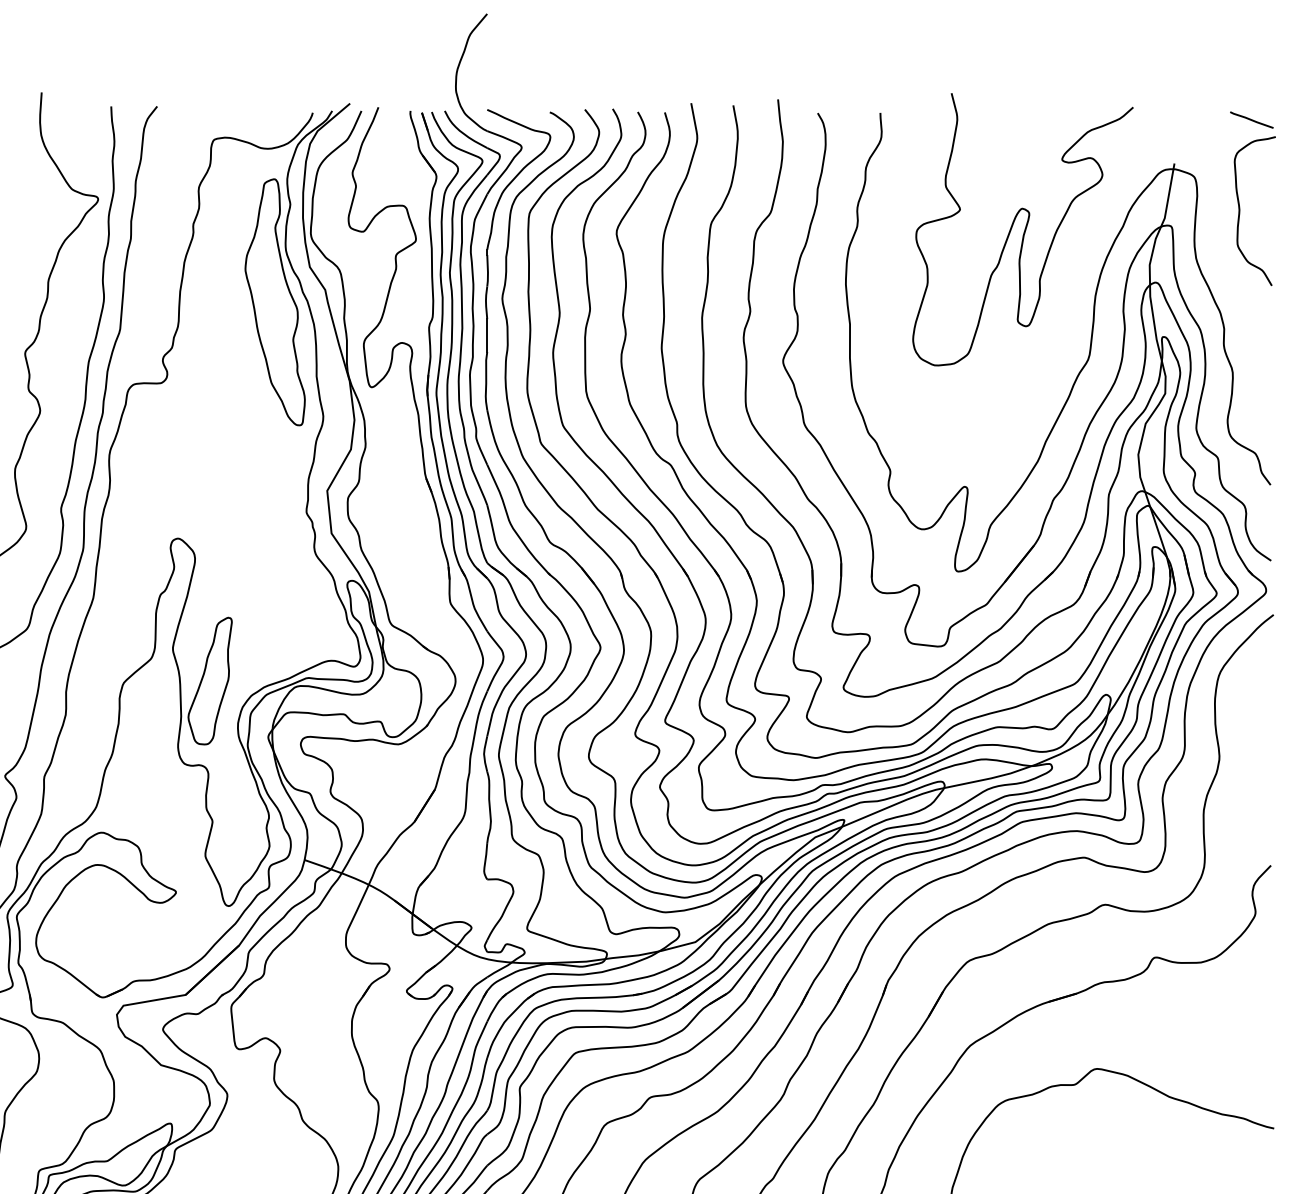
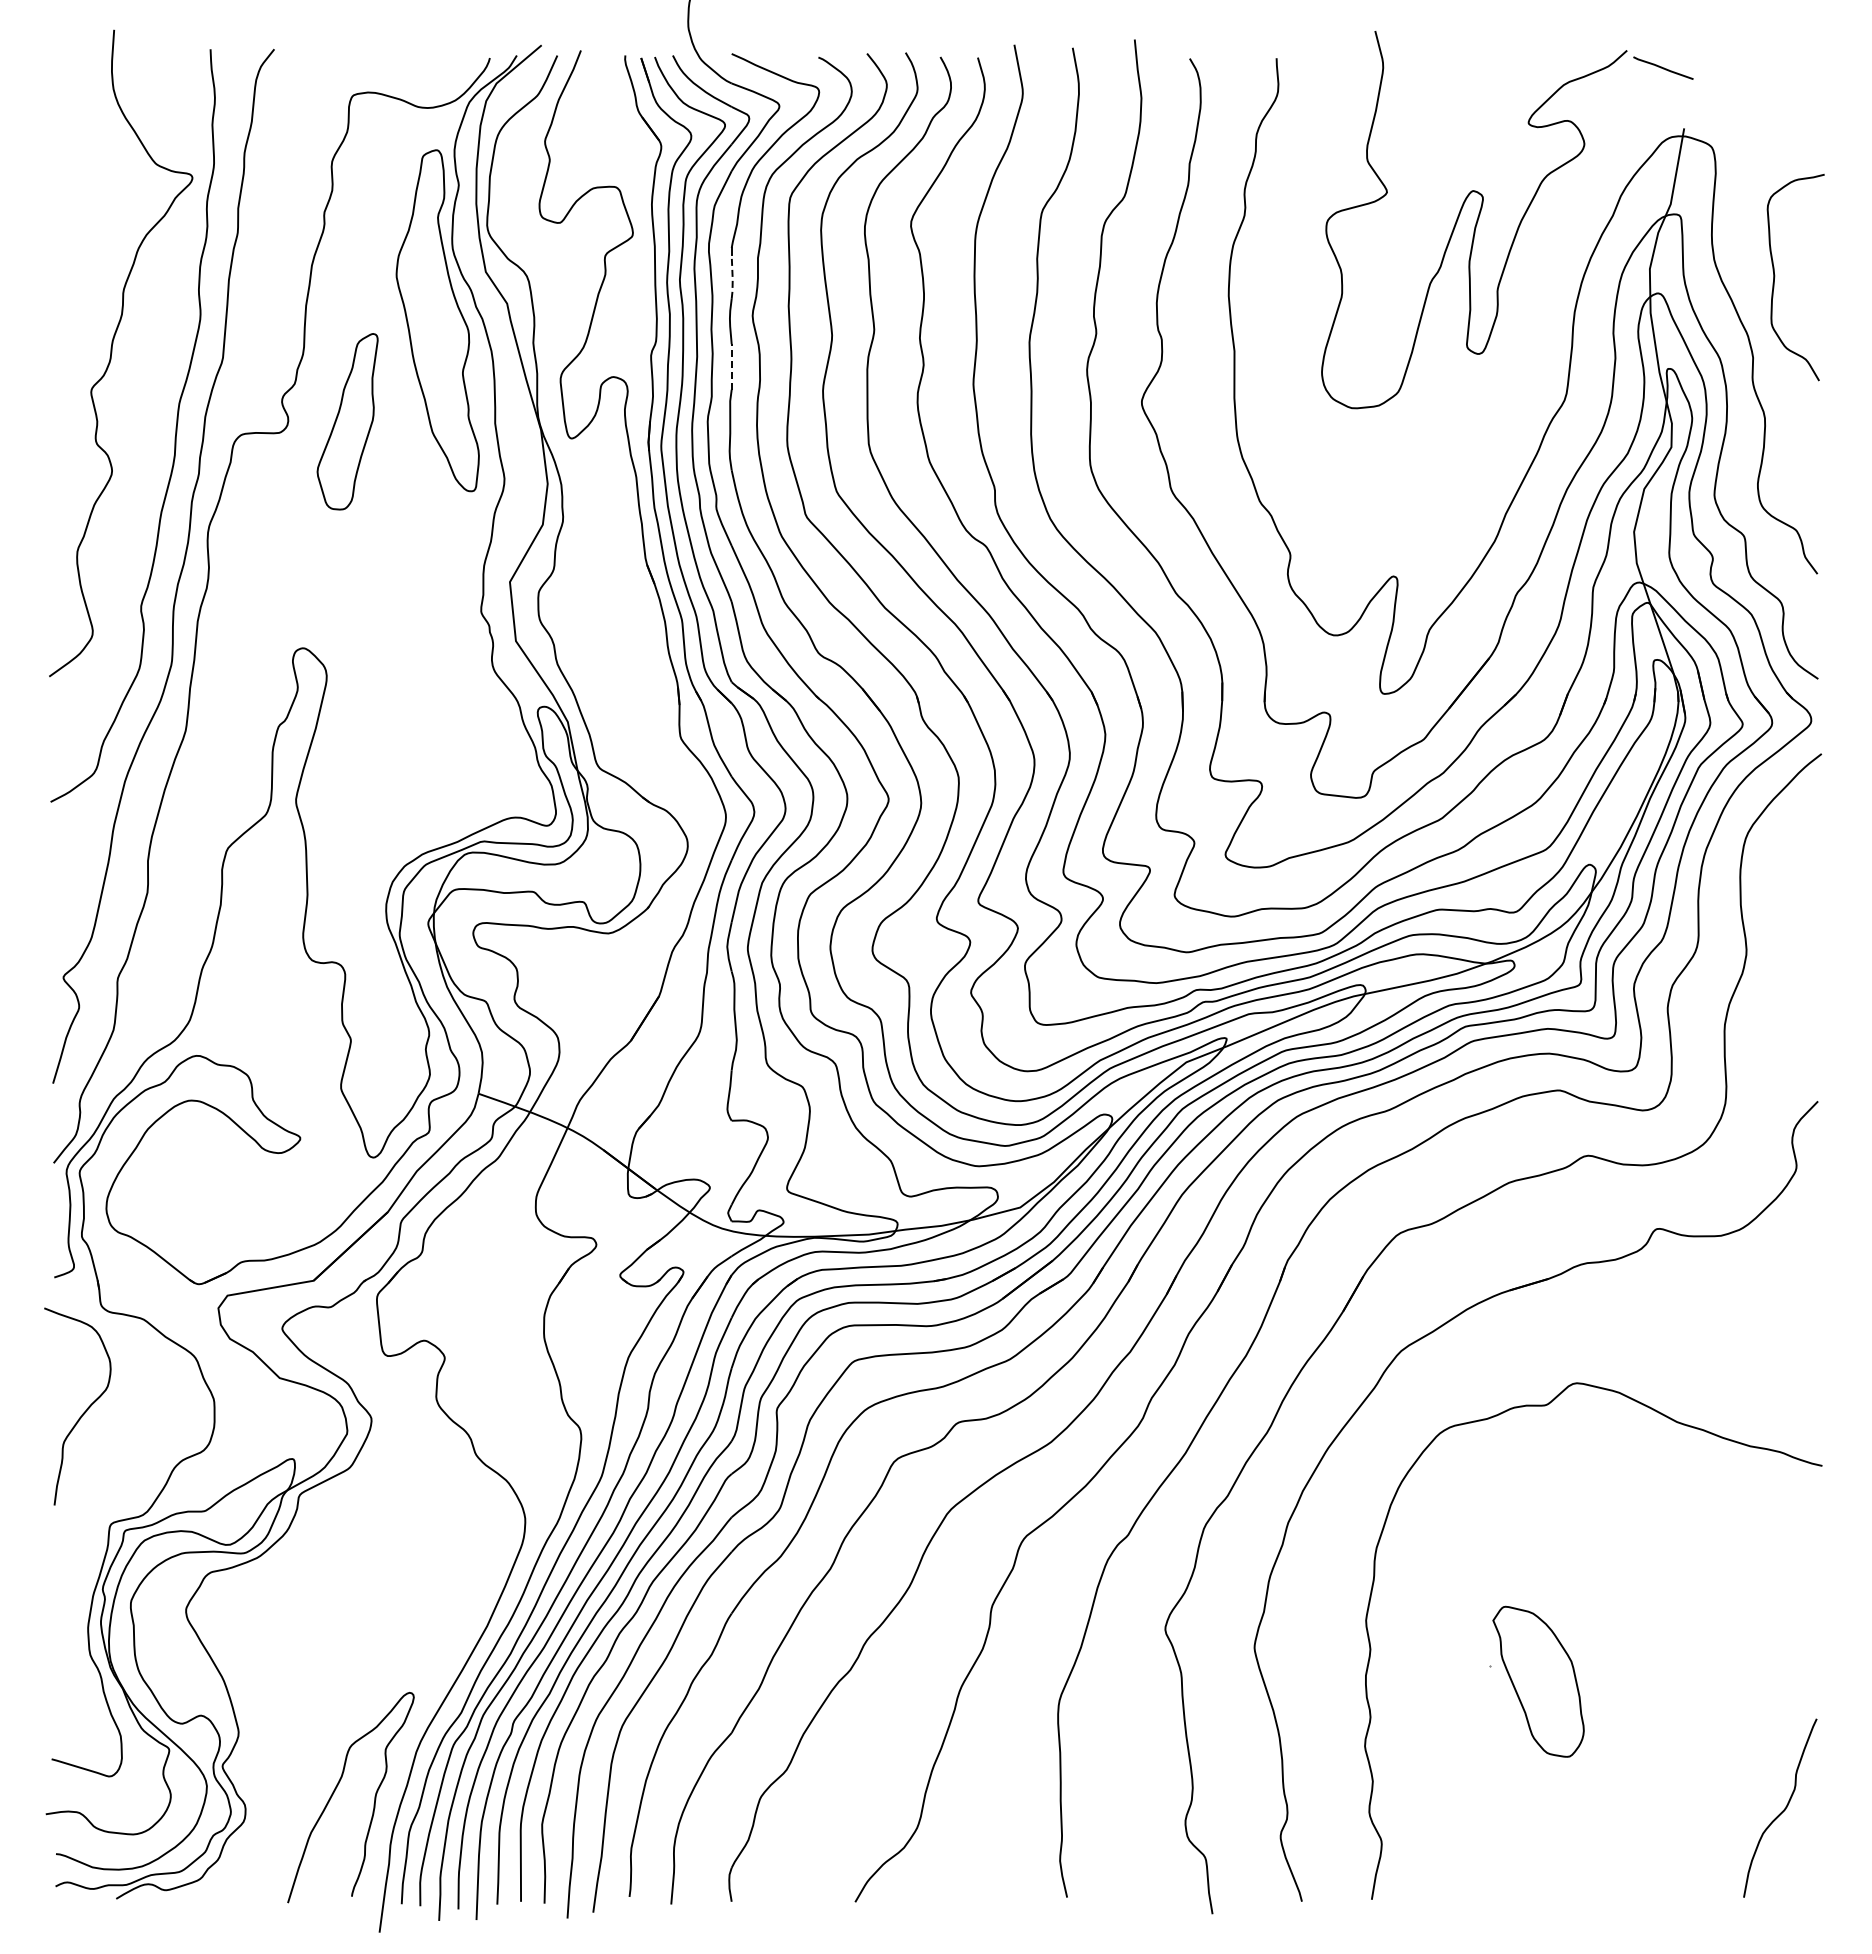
line: (1251, 119) -> (1663, 67), moved
curve: (1240, 211) -> (1775, 277), moved
line: (487, 271) -> (732, 277), solid -> dashed
line: (487, 335) -> (731, 366), solid -> dashed
part: (210, 680) -> (347, 421), moved

